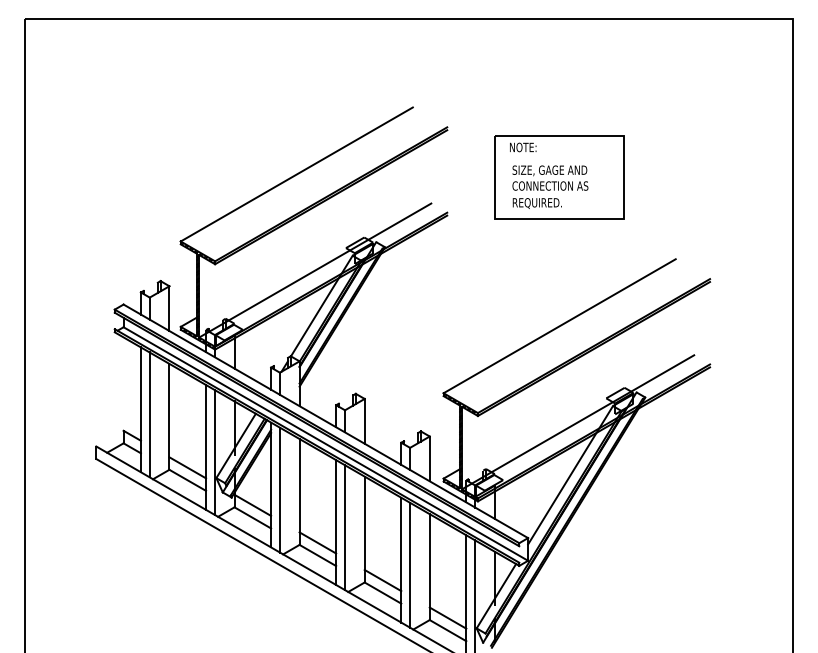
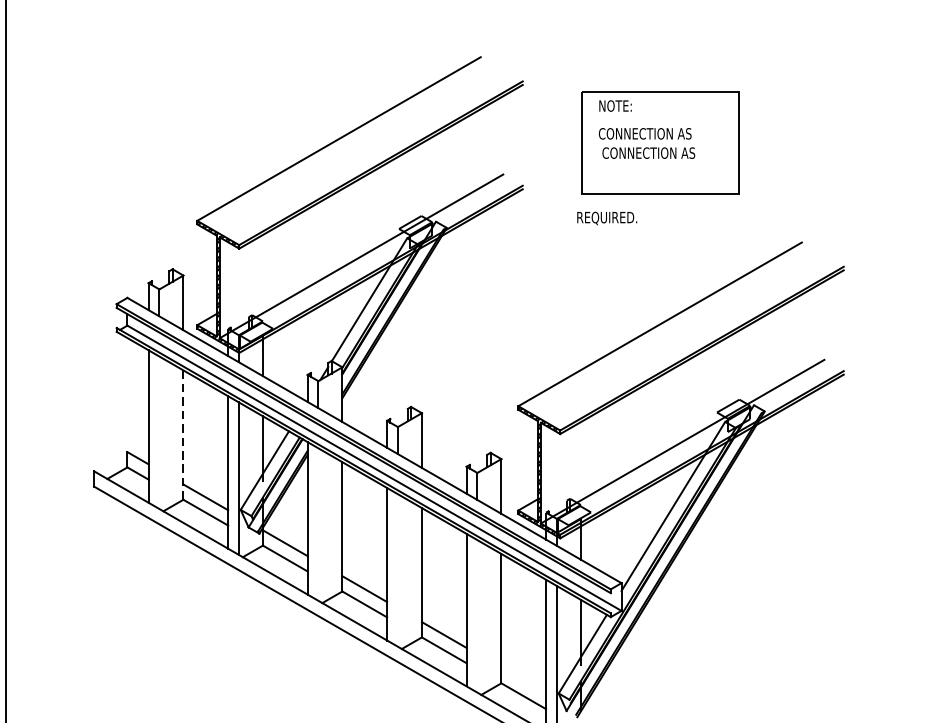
text: (548, 170) -> (646, 134), SIZE, GAGE AND -> CONNECTION AS
text: (536, 203) -> (606, 218), moved
line: (149, 414) -> (159, 432), removed
line: (169, 416) -> (183, 434), solid -> dashed
line: (279, 489) -> (317, 523), removed
line: (345, 527) -> (398, 570), removed
line: (410, 564) -> (477, 615), removed
line: (447, 617) -> (523, 680), removed

